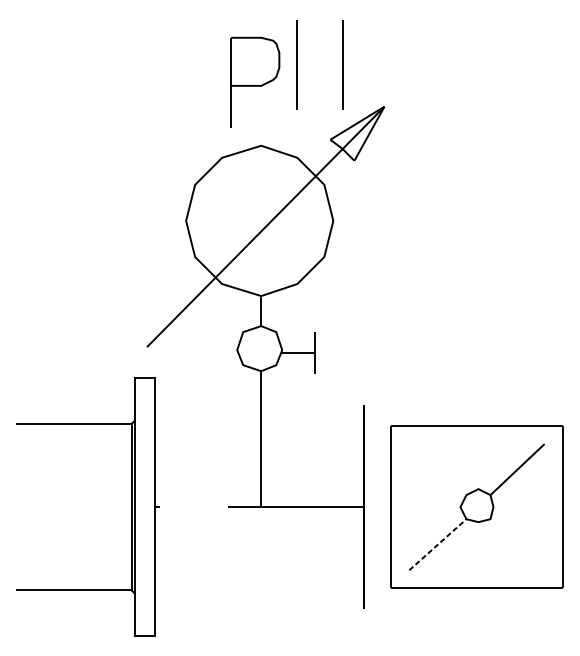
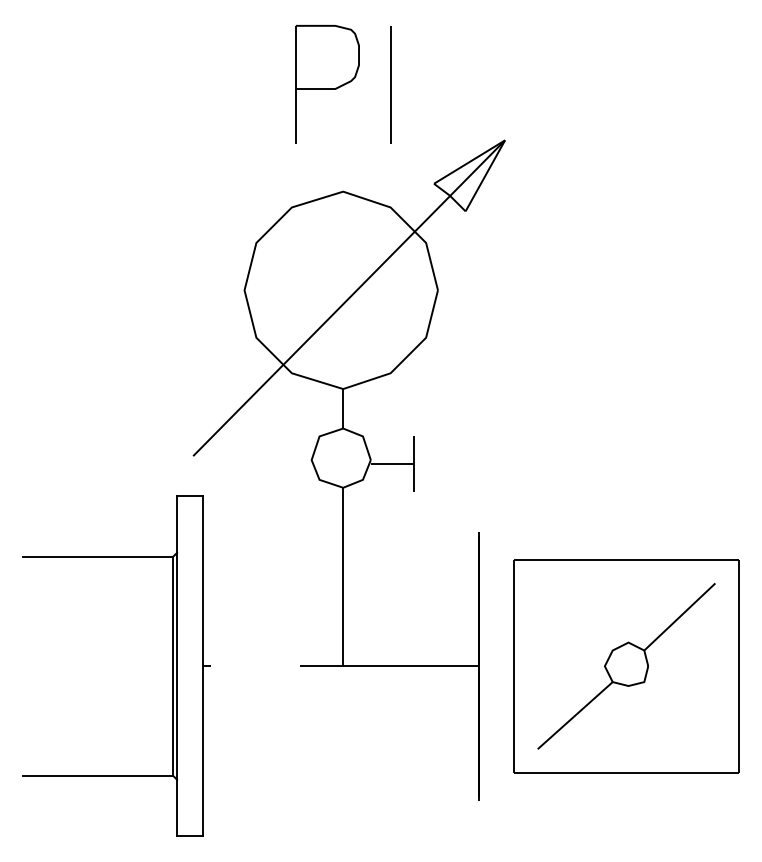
line: (342, 64) -> (450, 84), removed
part: (255, 82) -> (327, 84), moved
line: (438, 544) -> (575, 715), dashed -> solid

